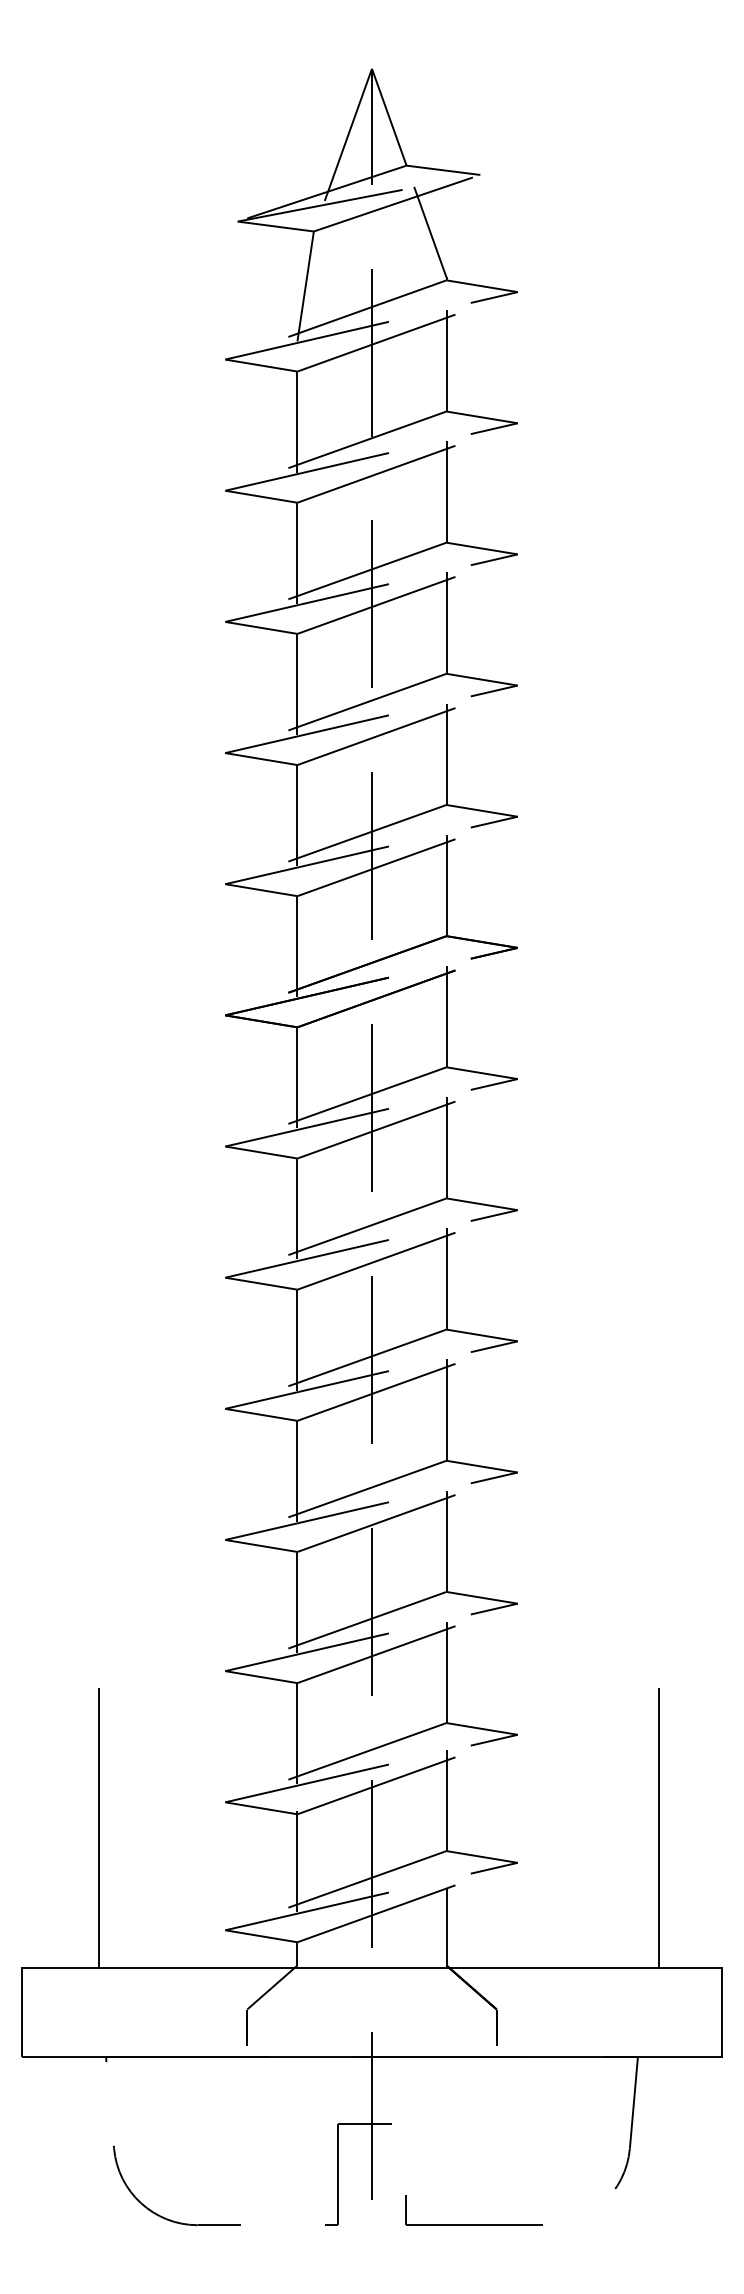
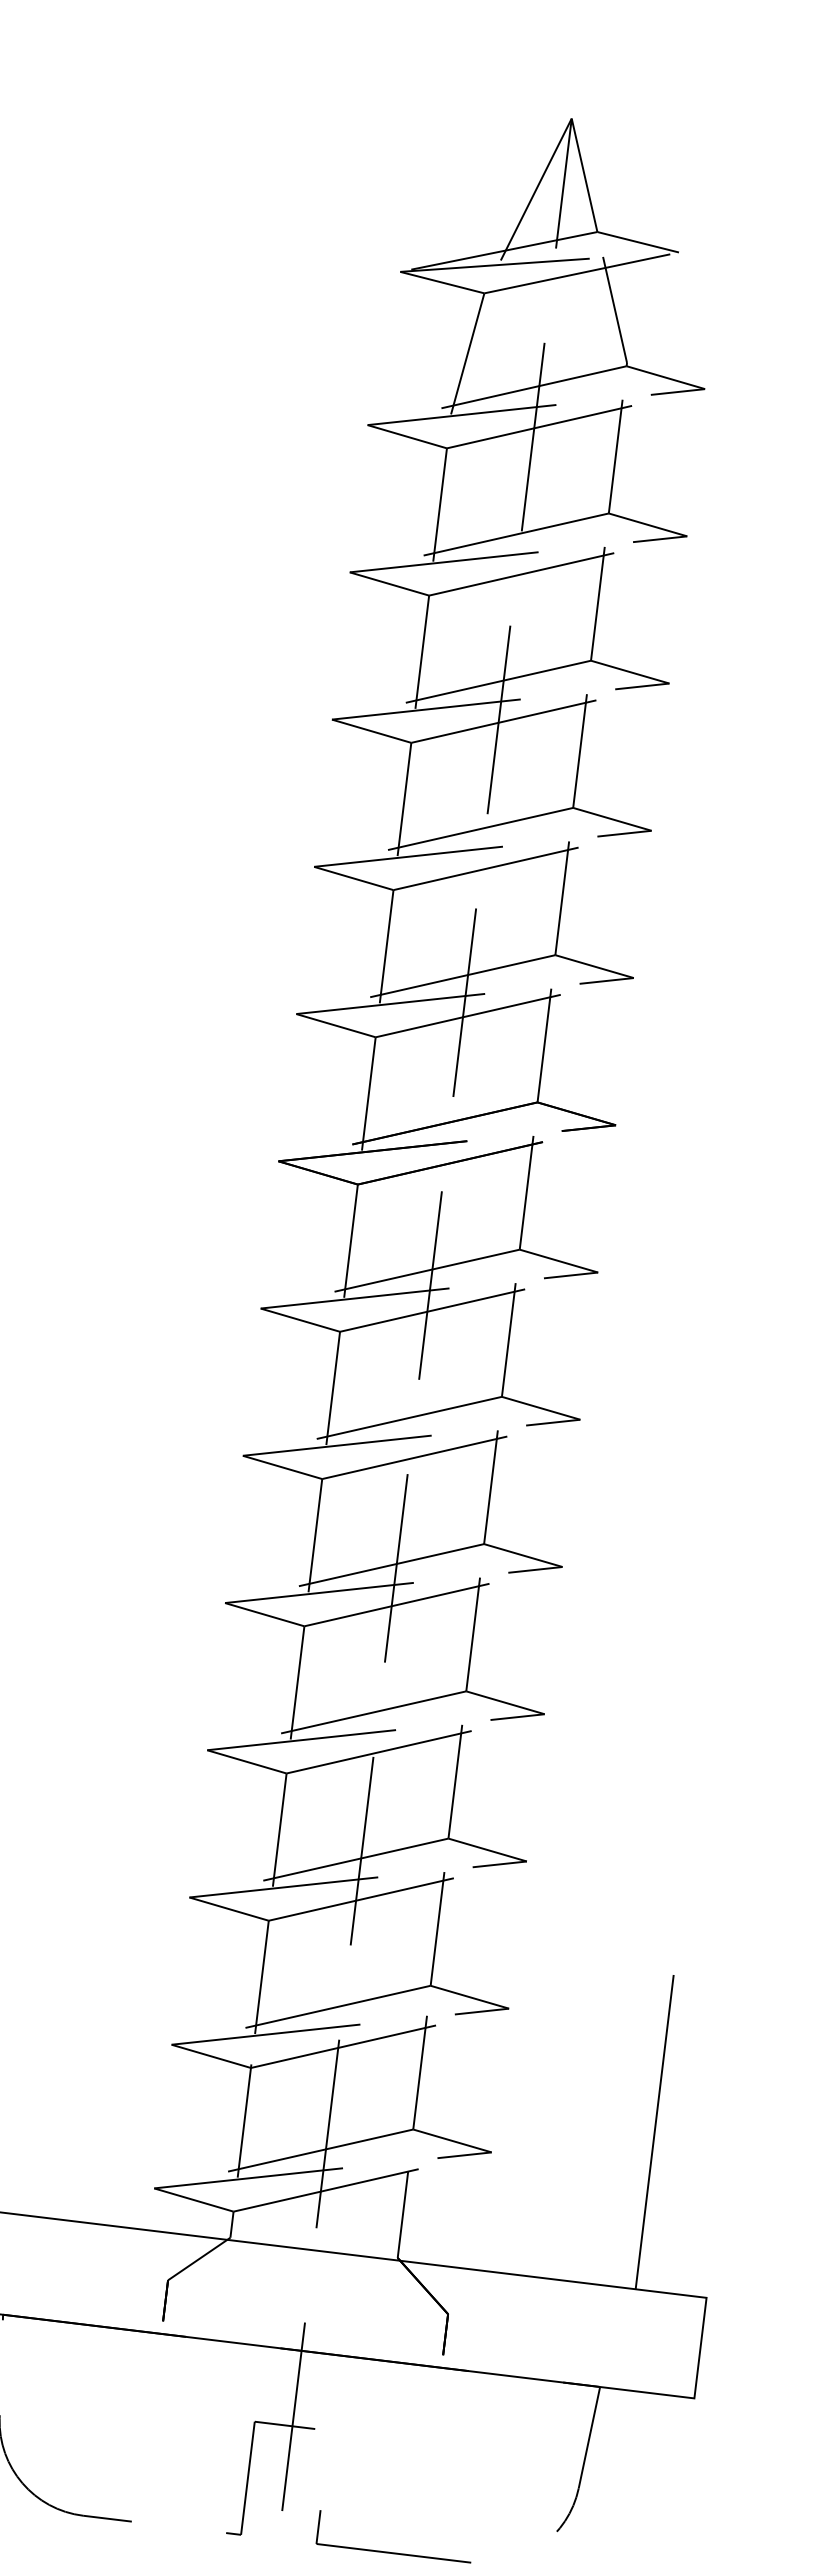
line: (98, 1827) -> (25, 2055), removed

